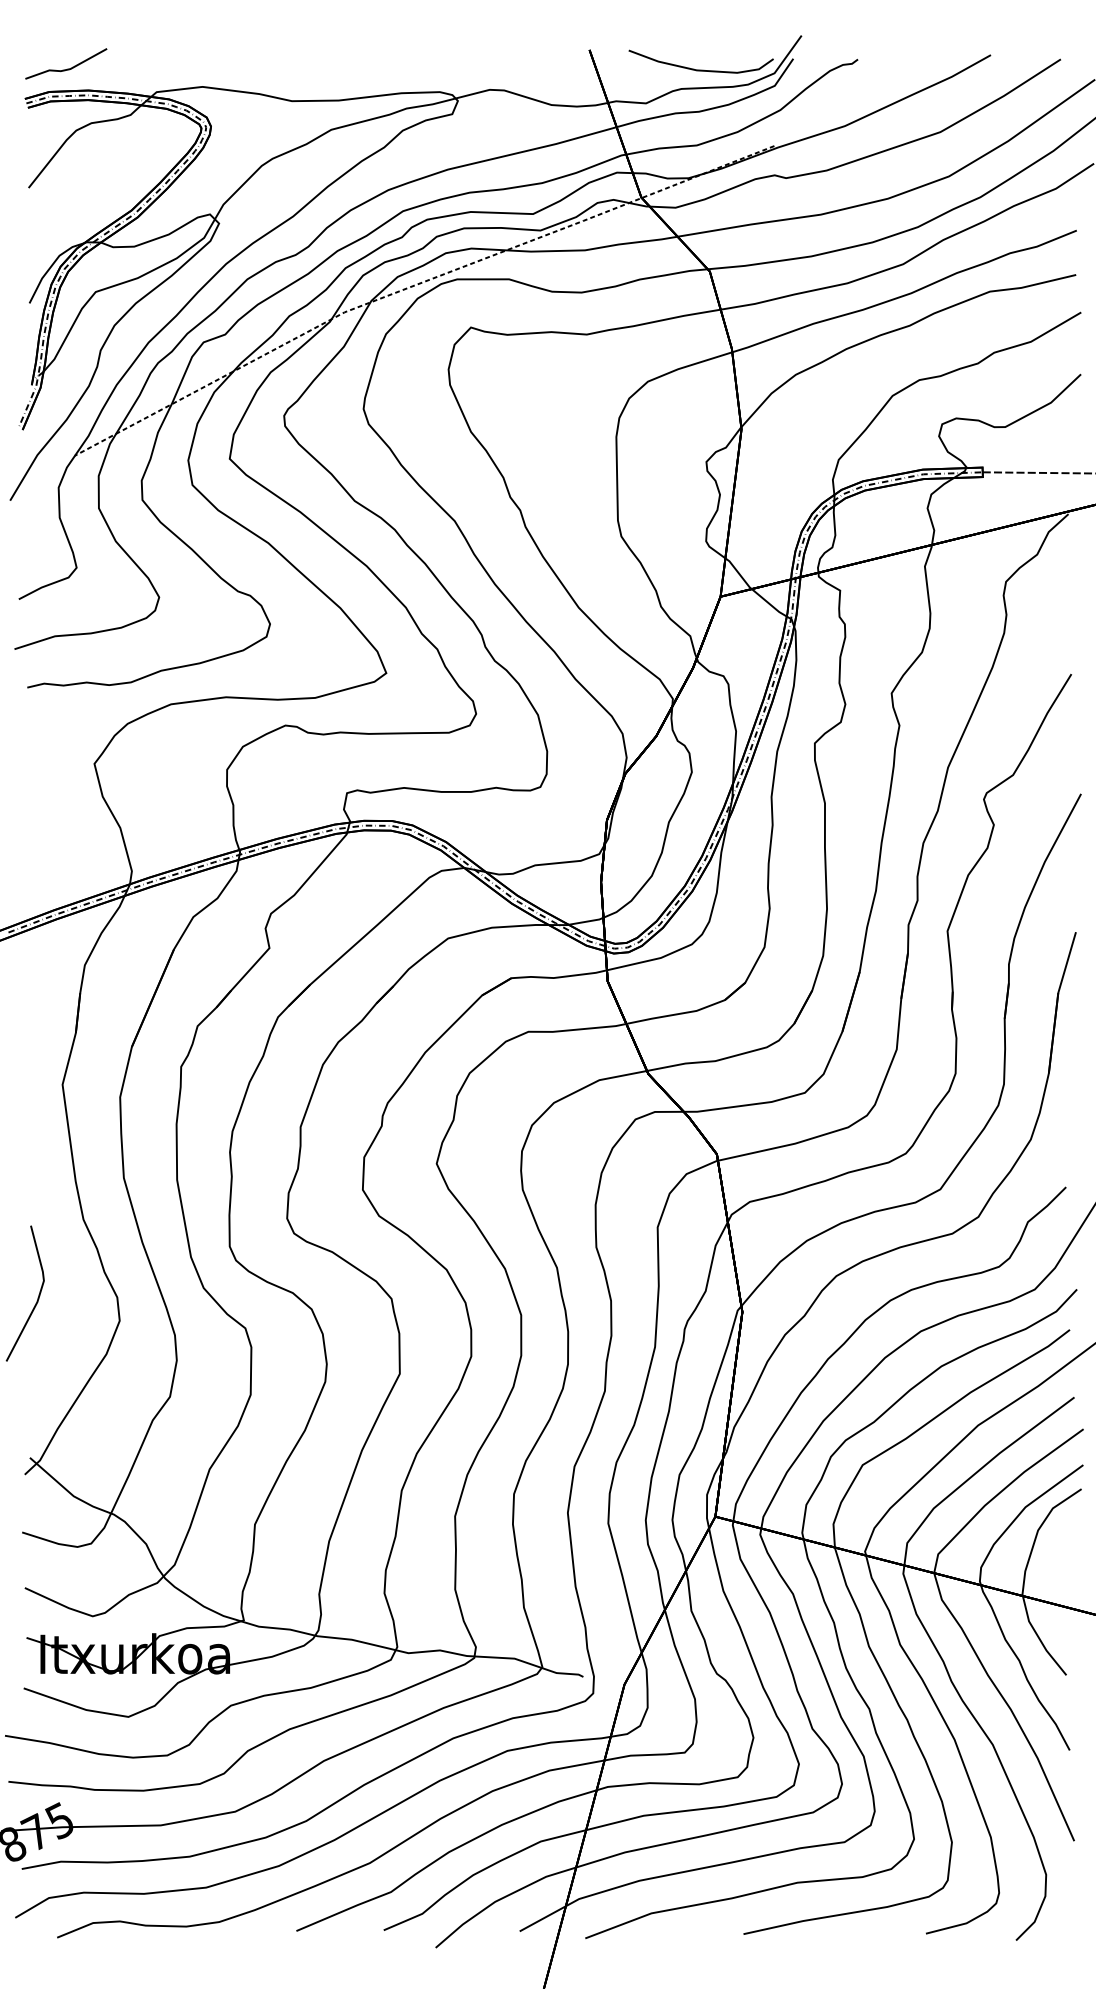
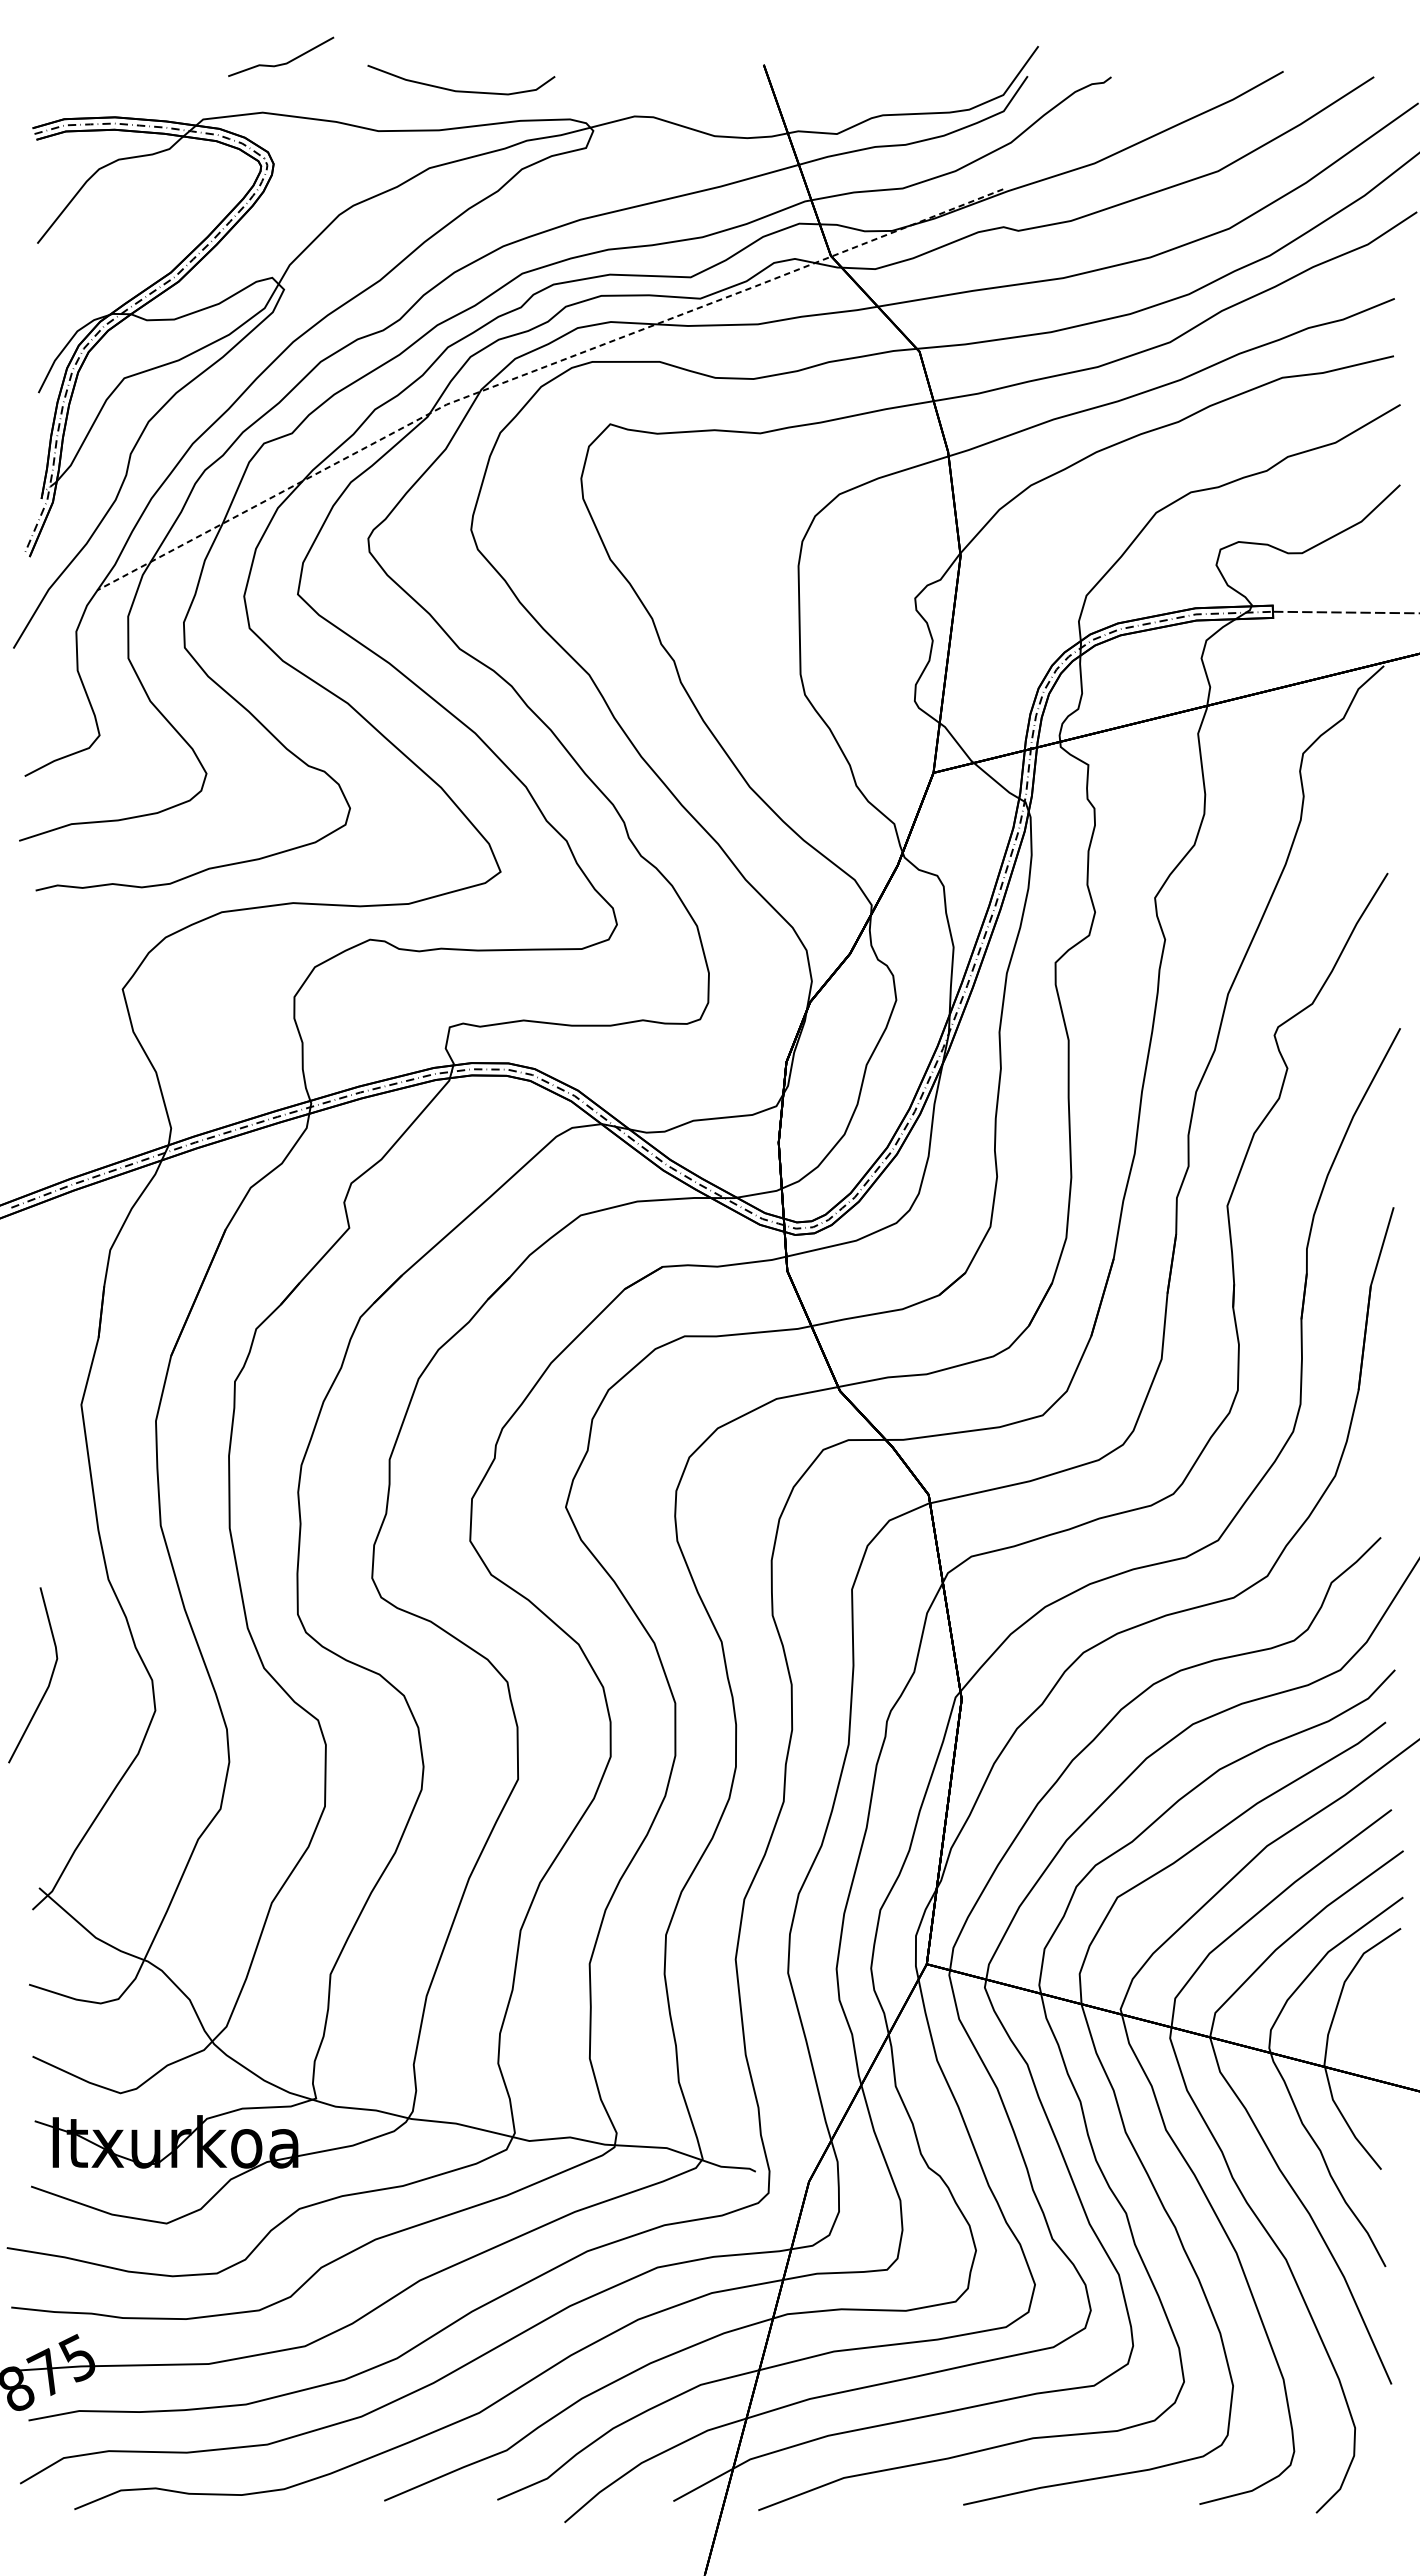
line: (66, 69) -> (281, 63), moved
curve: (701, 69) -> (461, 90), moved

